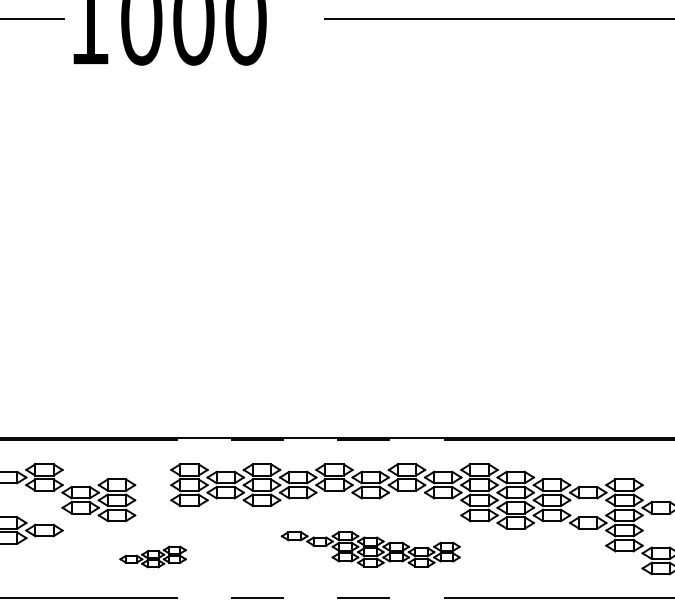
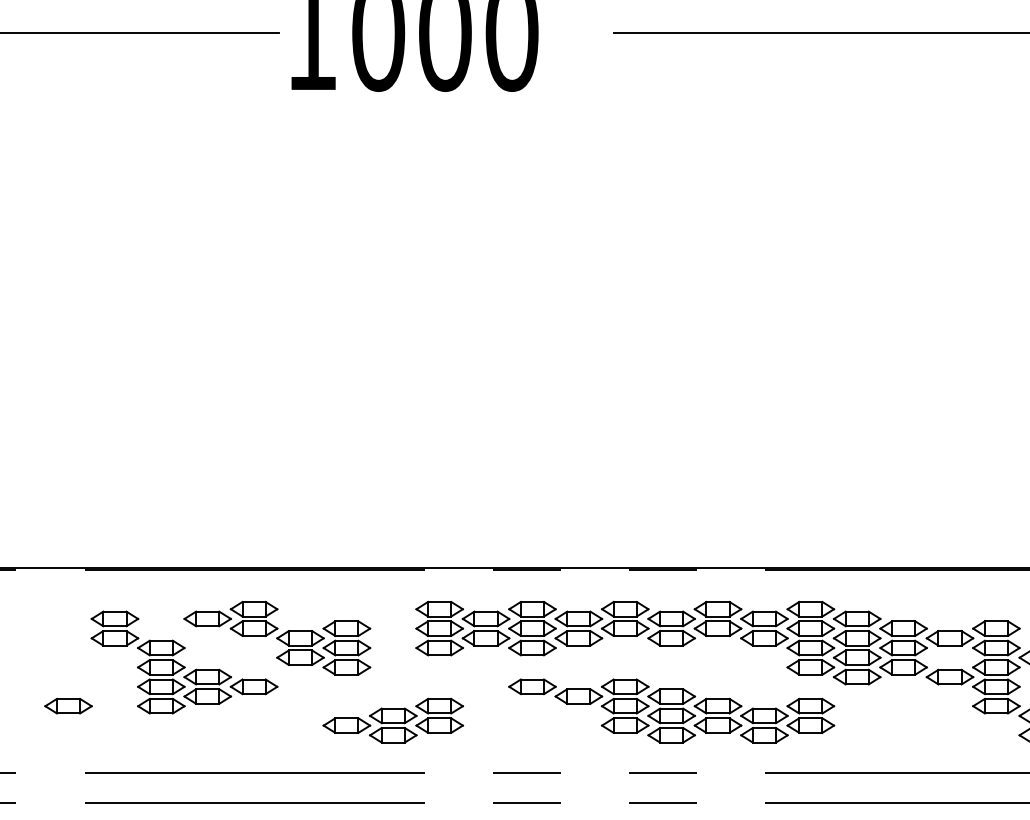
part: (370, 549) -> (671, 710), size x1.43
part: (152, 556) -> (392, 720), size x1.67

